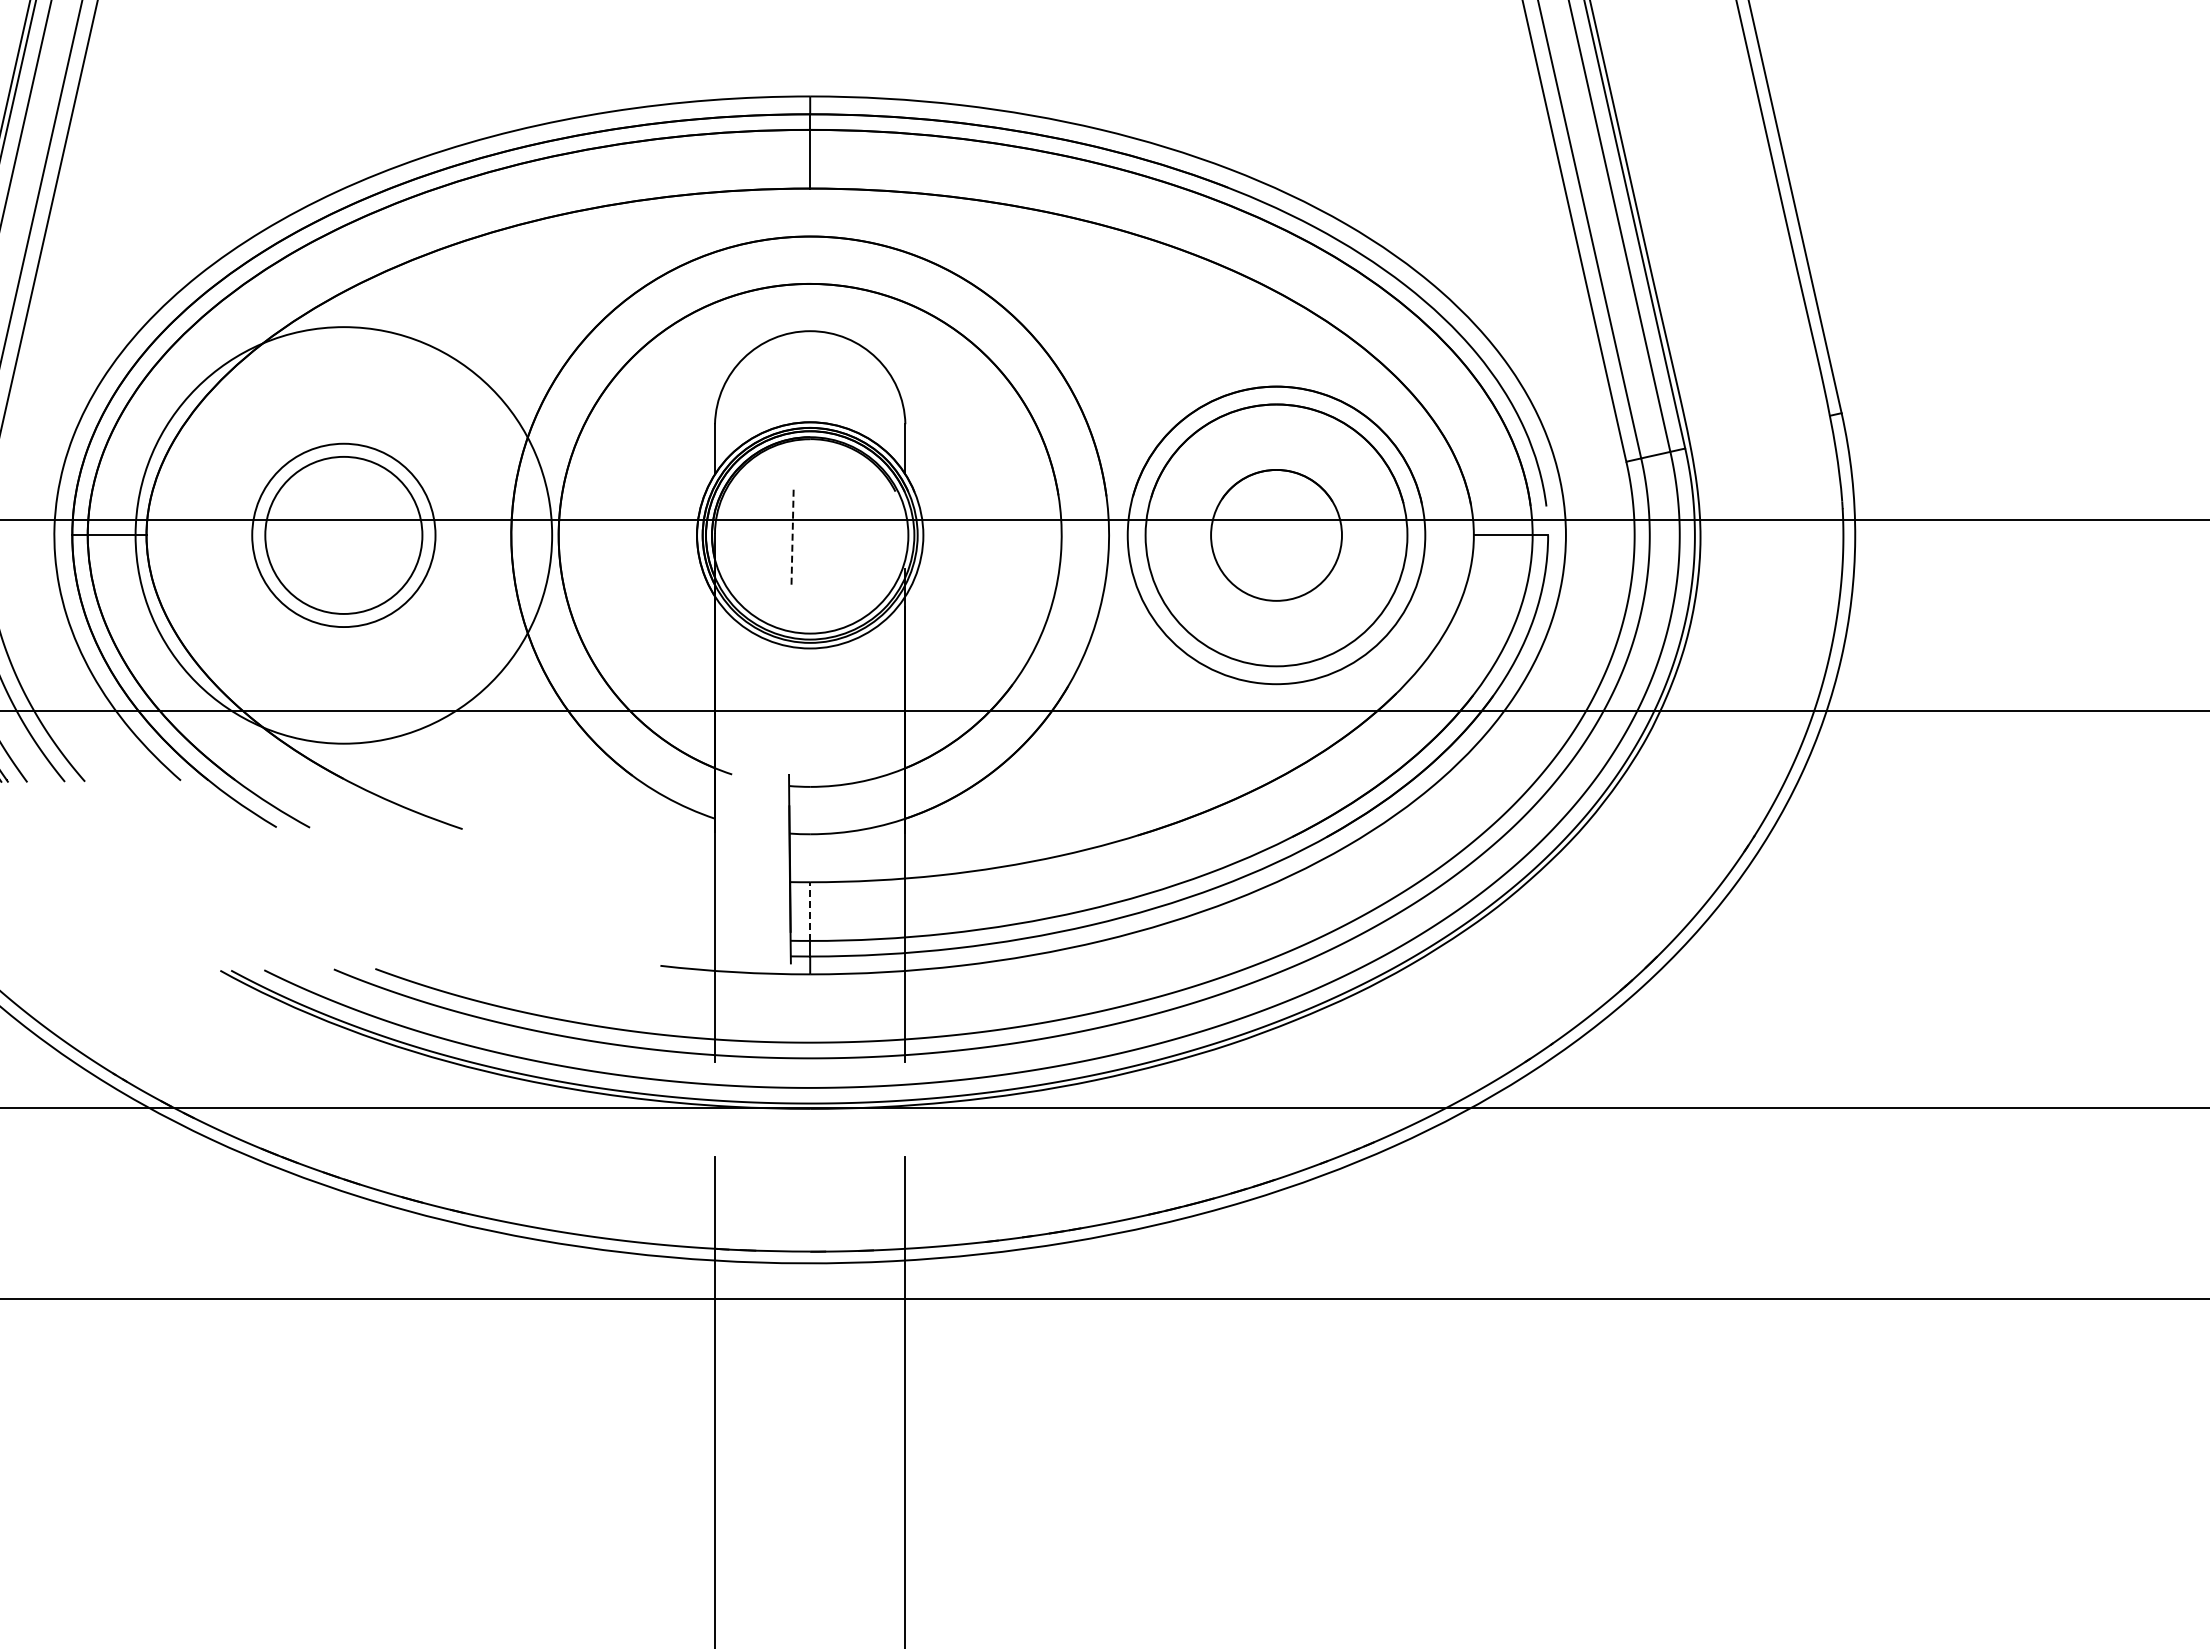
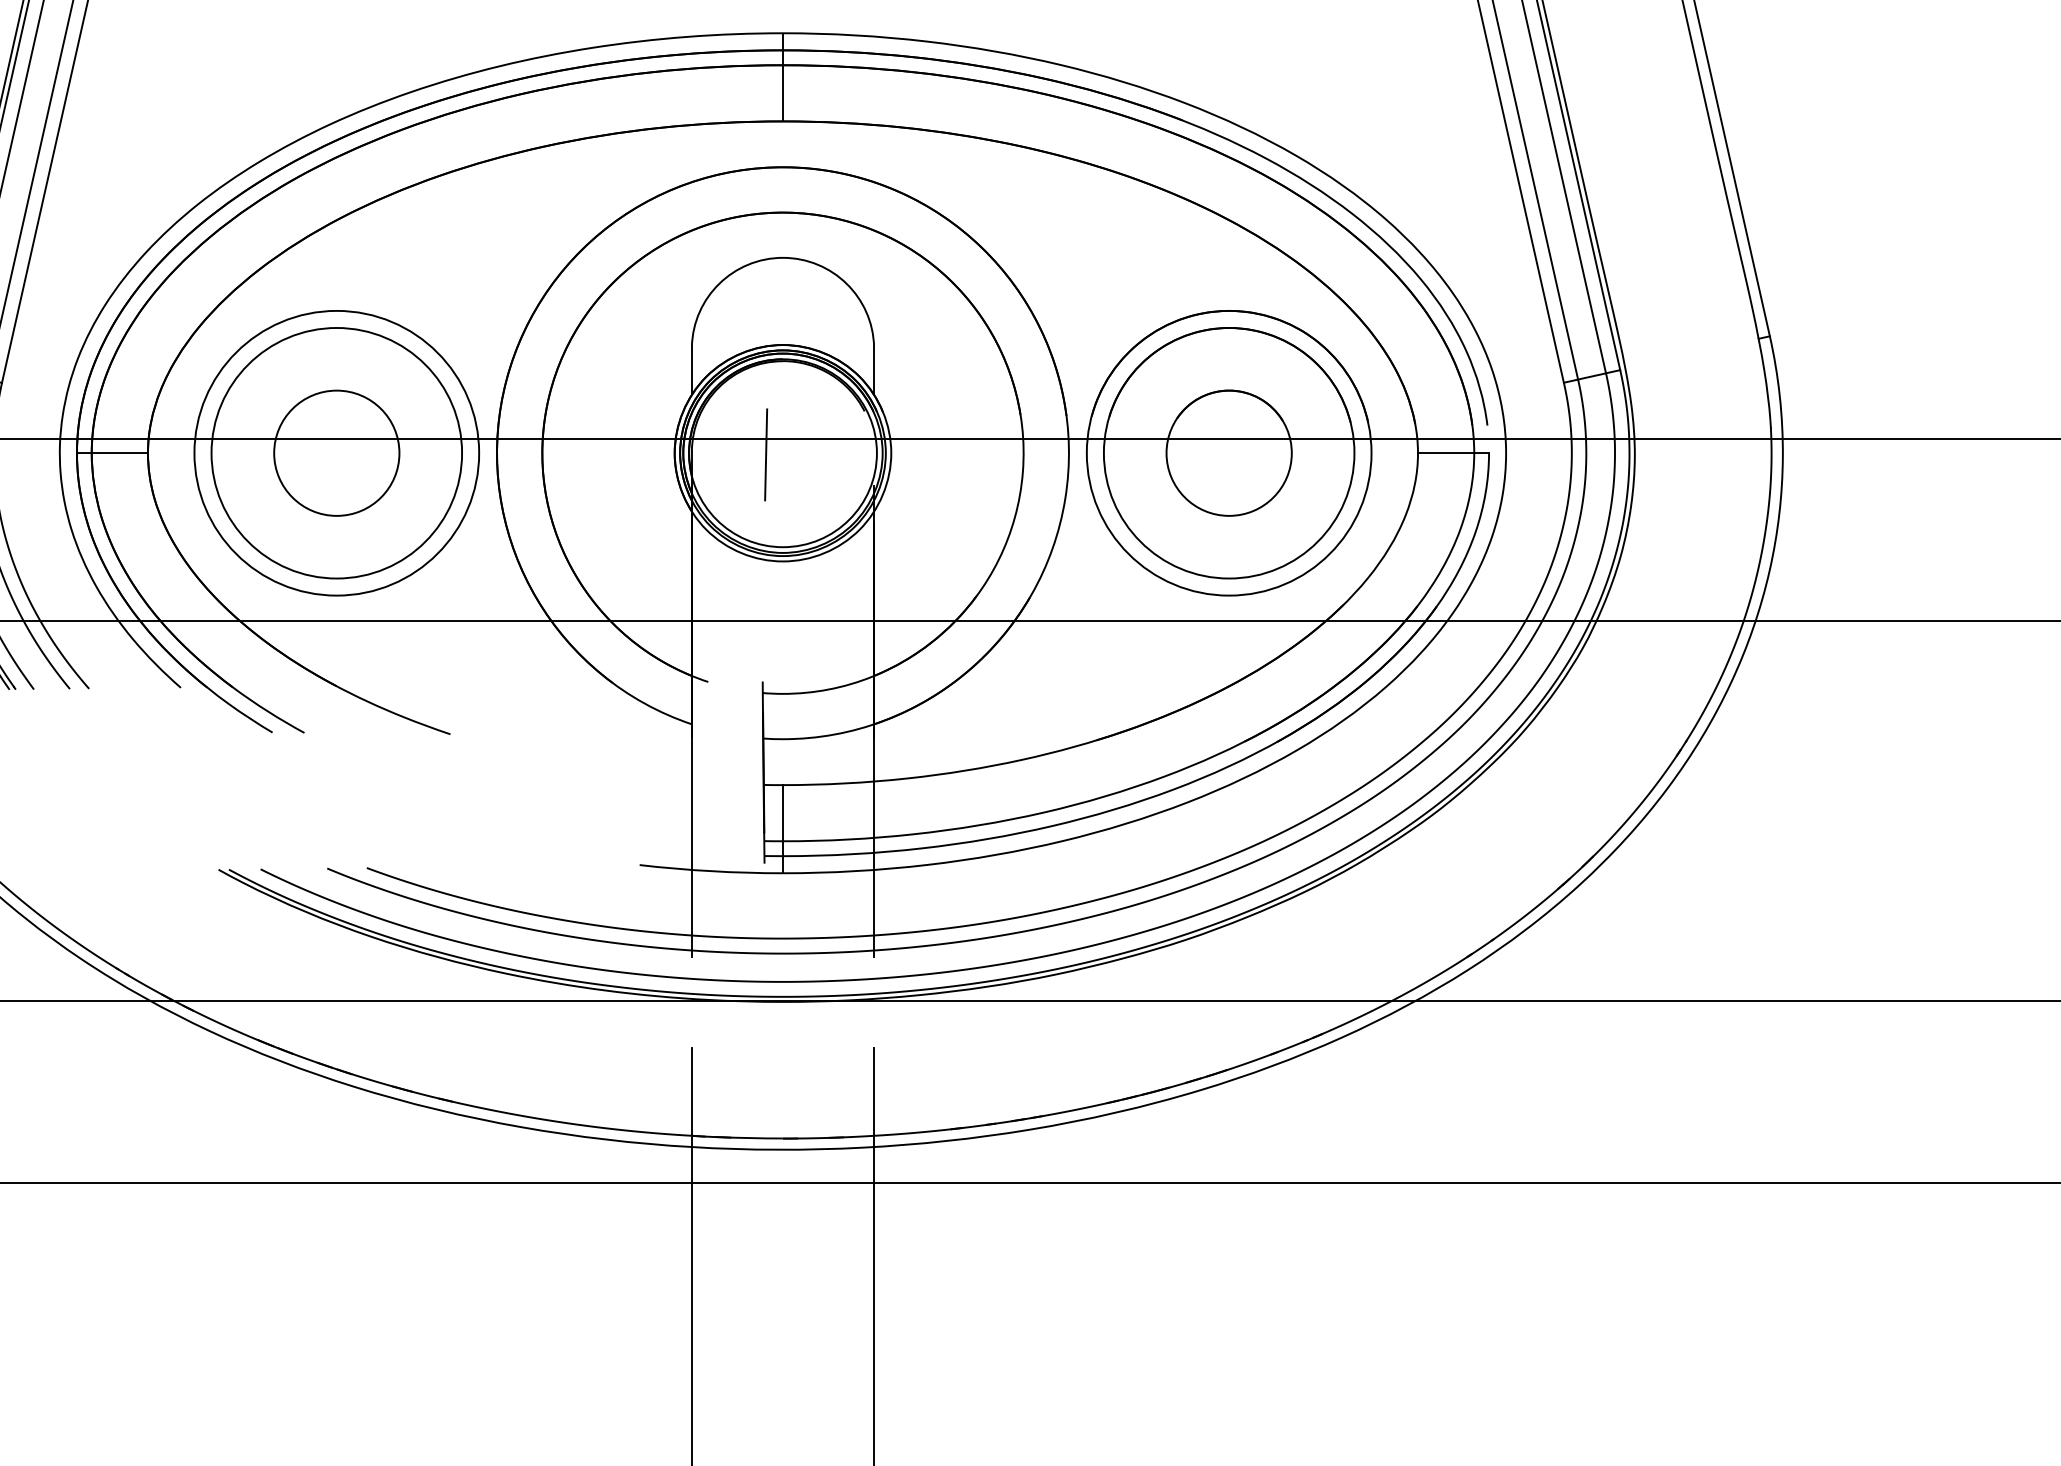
circle: (343, 534) -> (336, 452), size x0.71
circle: (343, 535) -> (336, 453), size x0.71
circle: (343, 535) -> (336, 453), size x1.67
line: (792, 537) -> (766, 455), dashed -> solid
line: (810, 911) -> (783, 813), dashed -> solid

